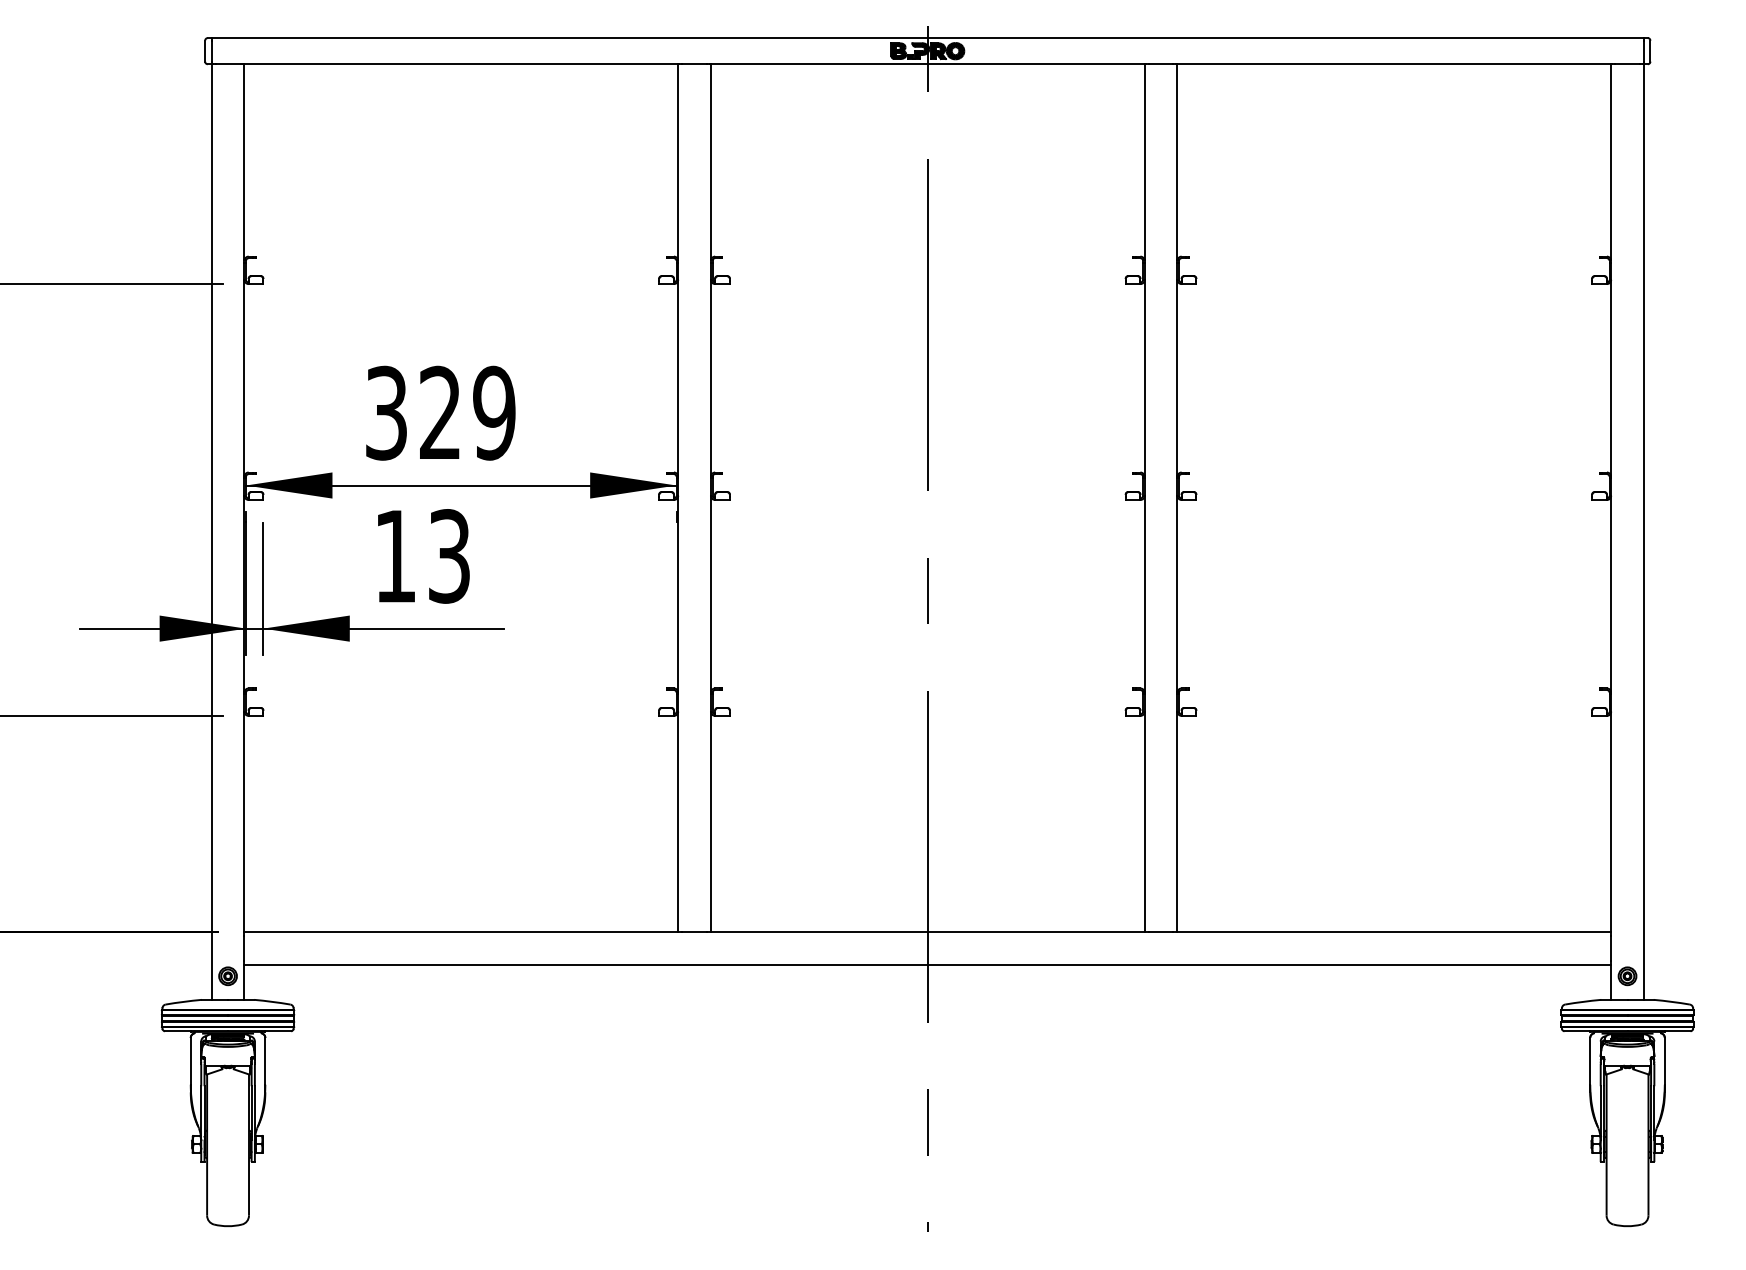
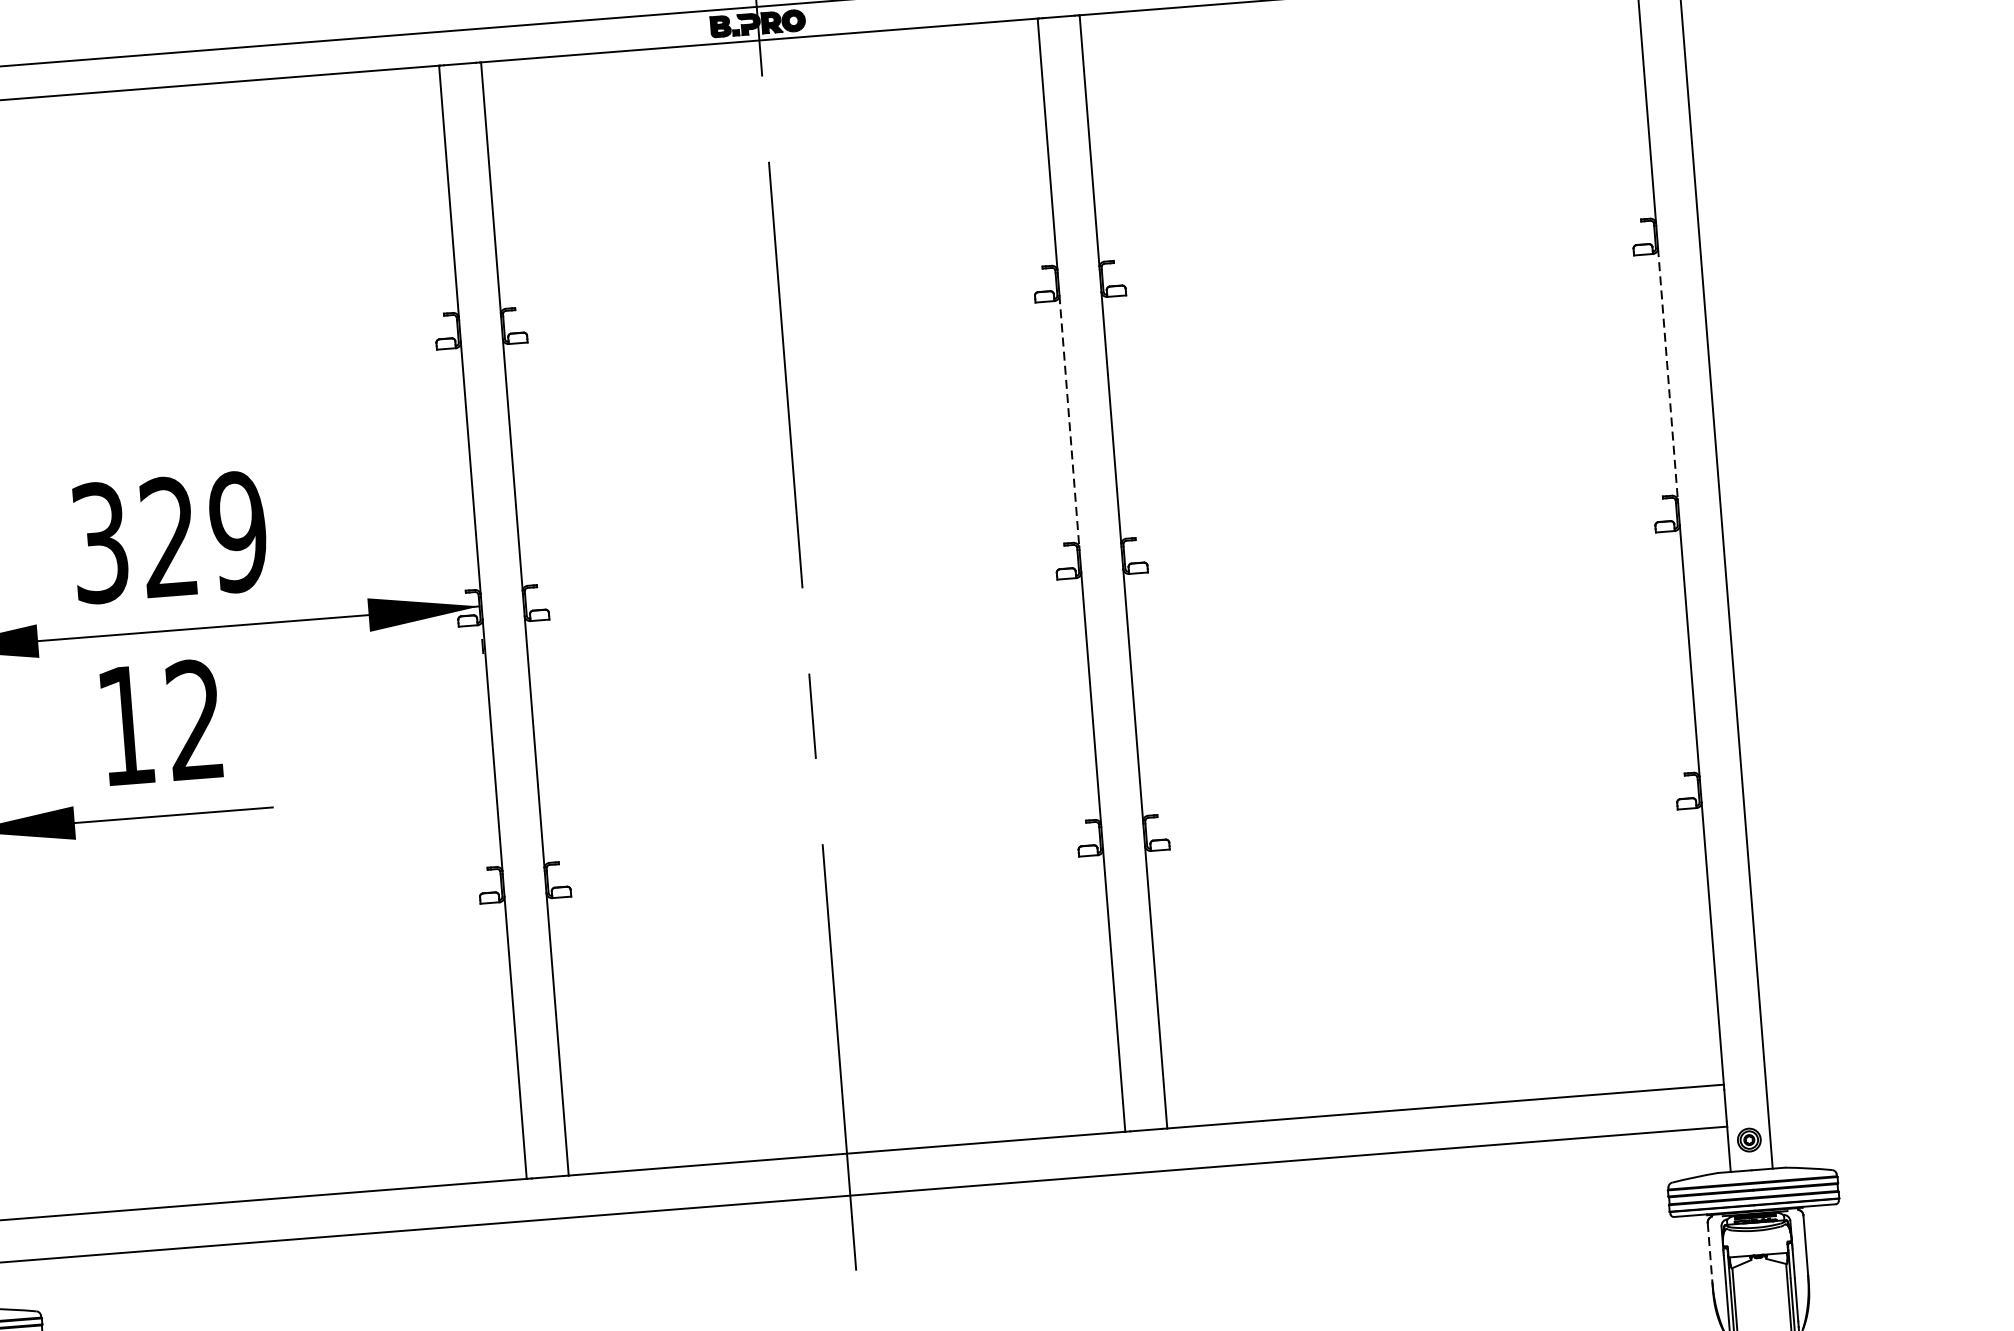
line: (1144, 378) -> (1069, 421), solid -> dashed
line: (1611, 378) -> (1668, 374), solid -> dashed
text: (449, 556) -> (195, 720), 13 -> 12
line: (1590, 1061) -> (1710, 1253), solid -> dashed

